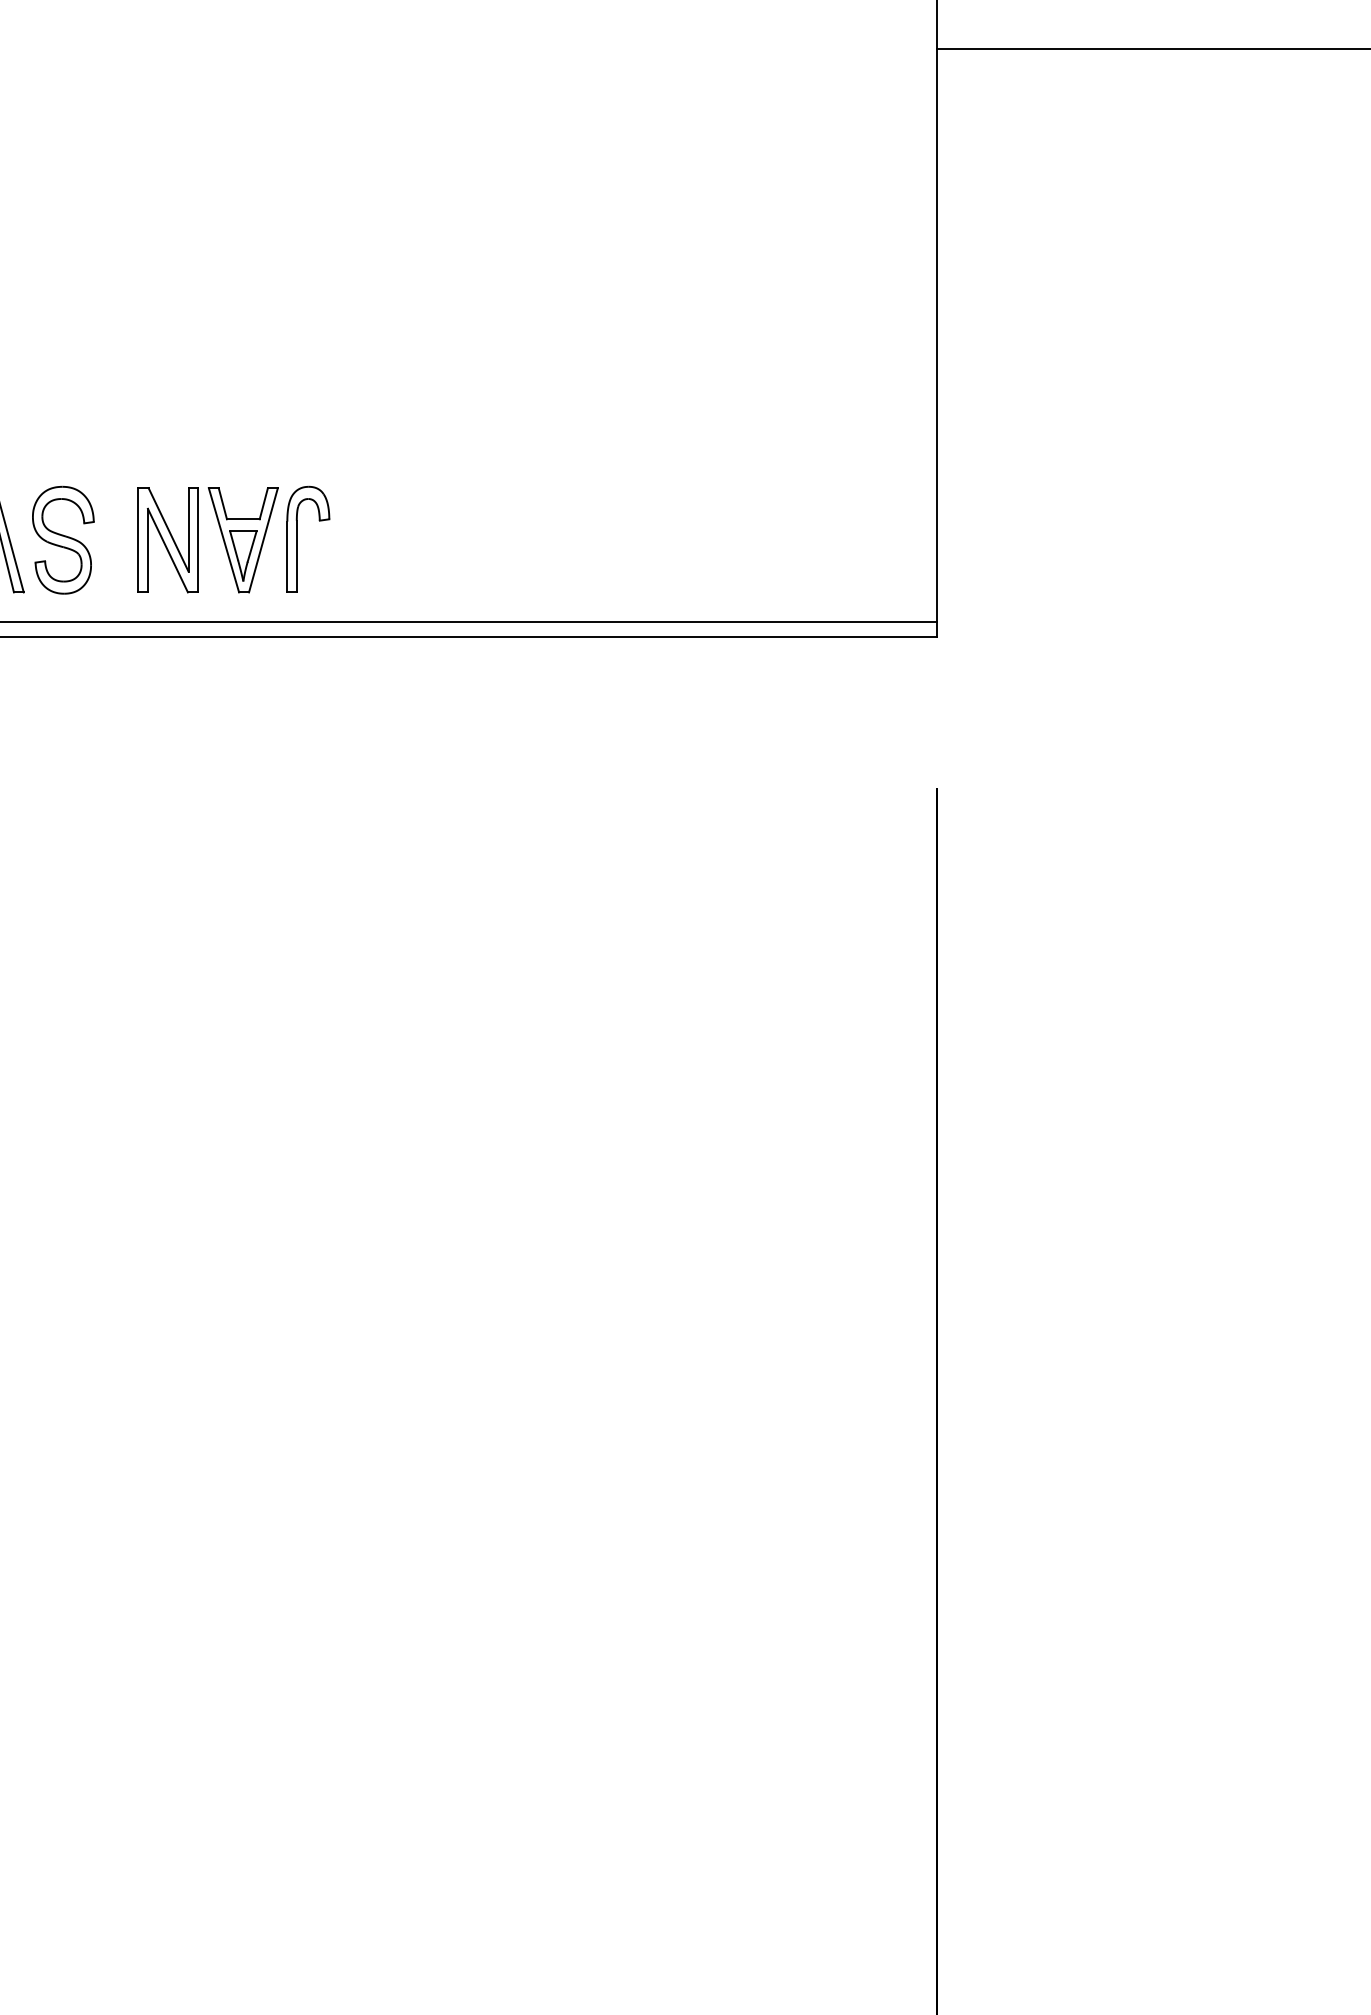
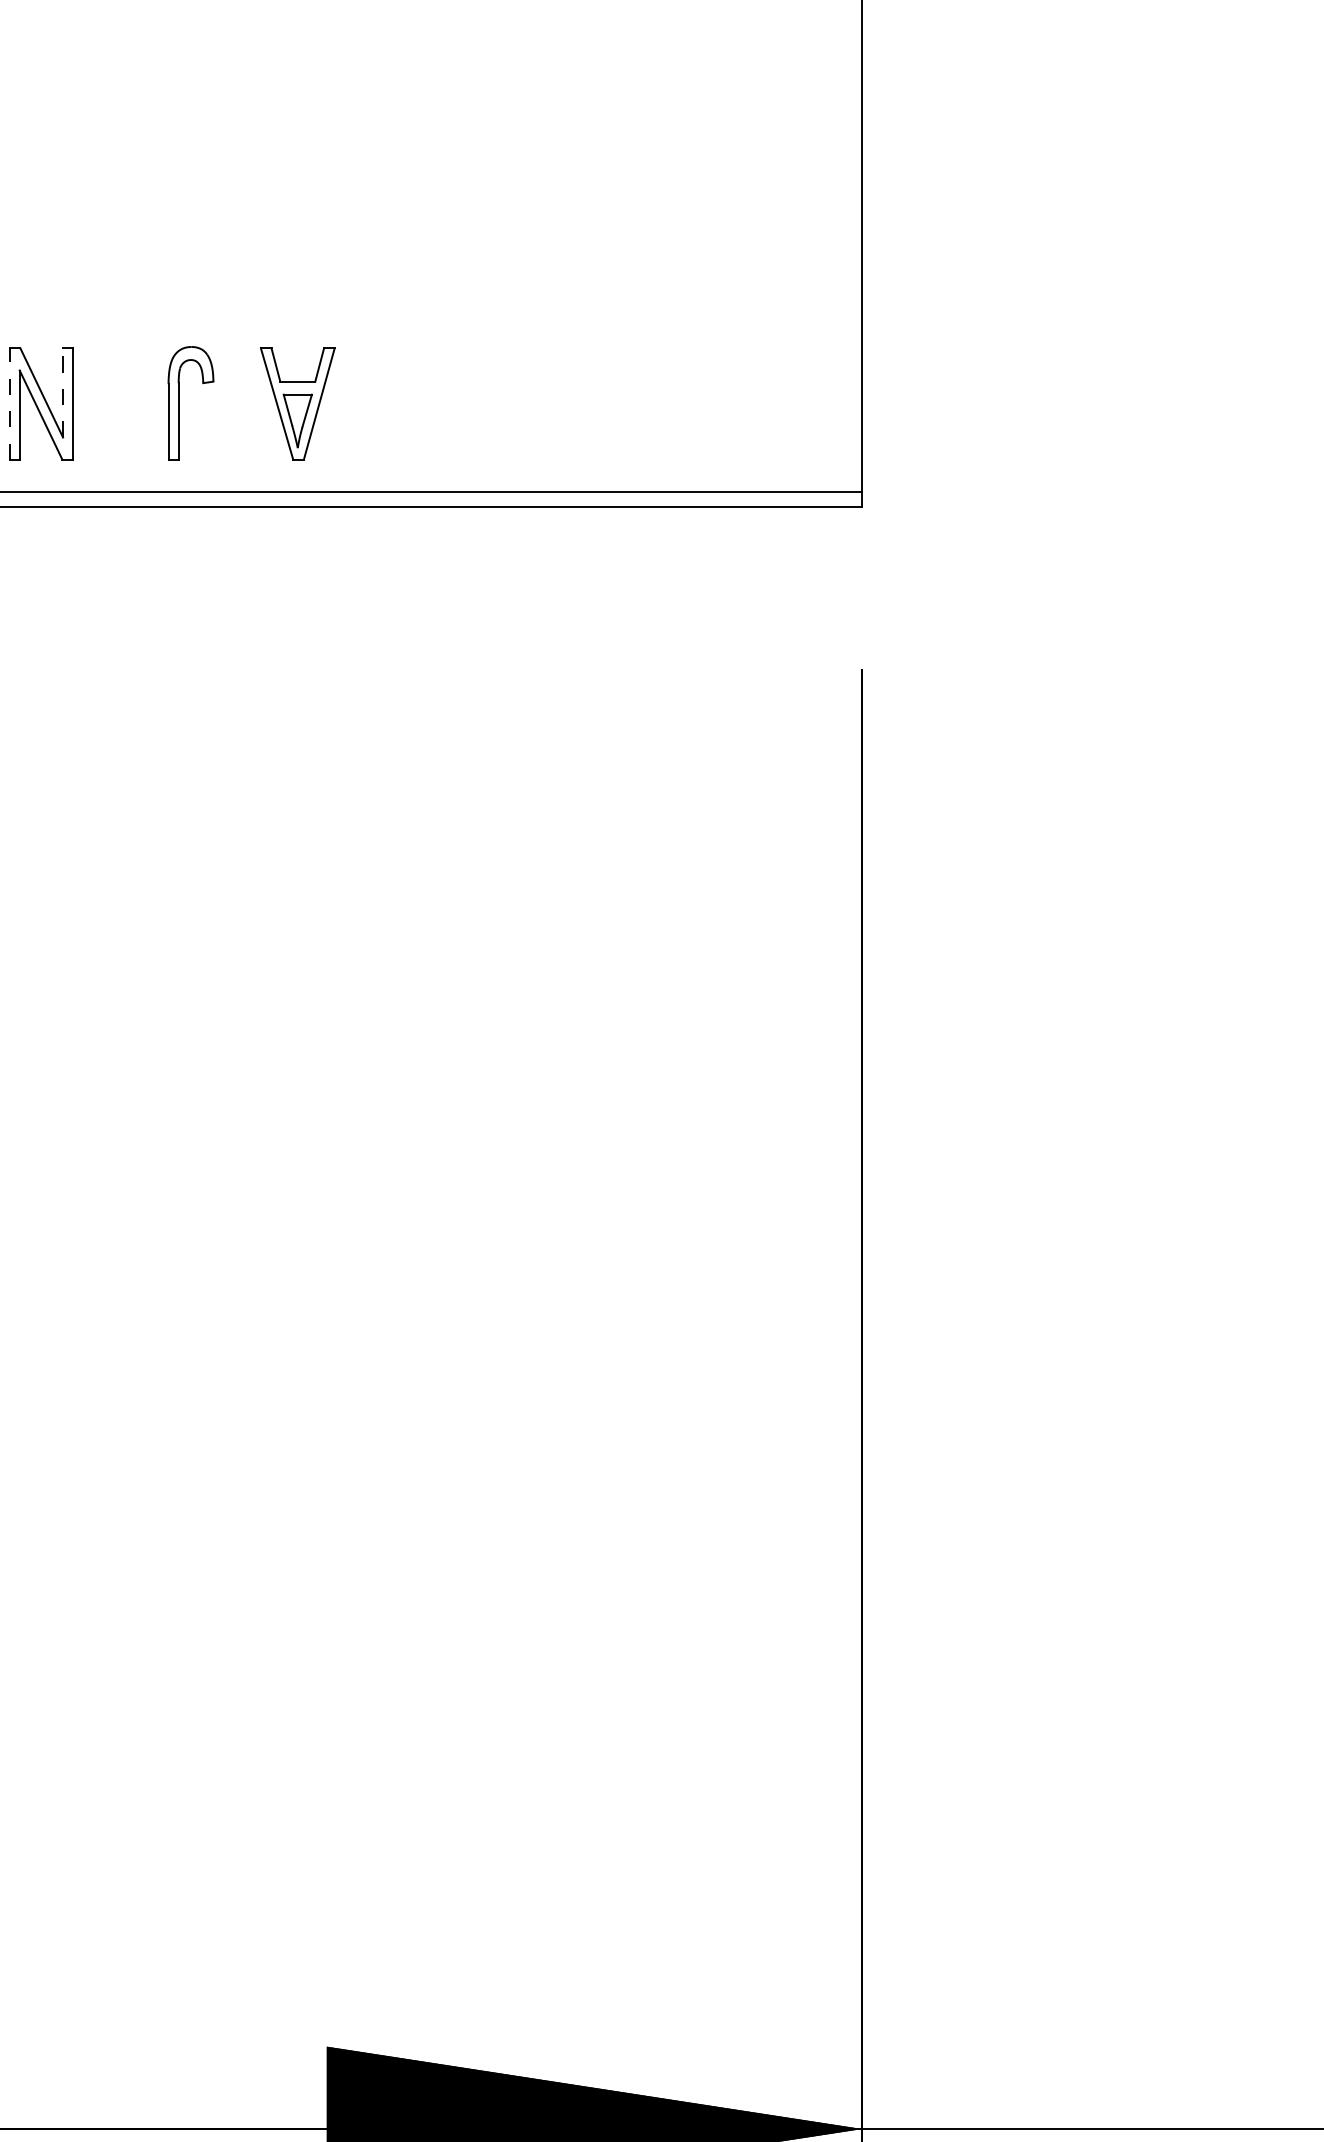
line: (188, 529) -> (63, 392), solid -> dashed
line: (138, 539) -> (9, 403), solid -> dashed
part: (242, 540) -> (296, 404), moved

